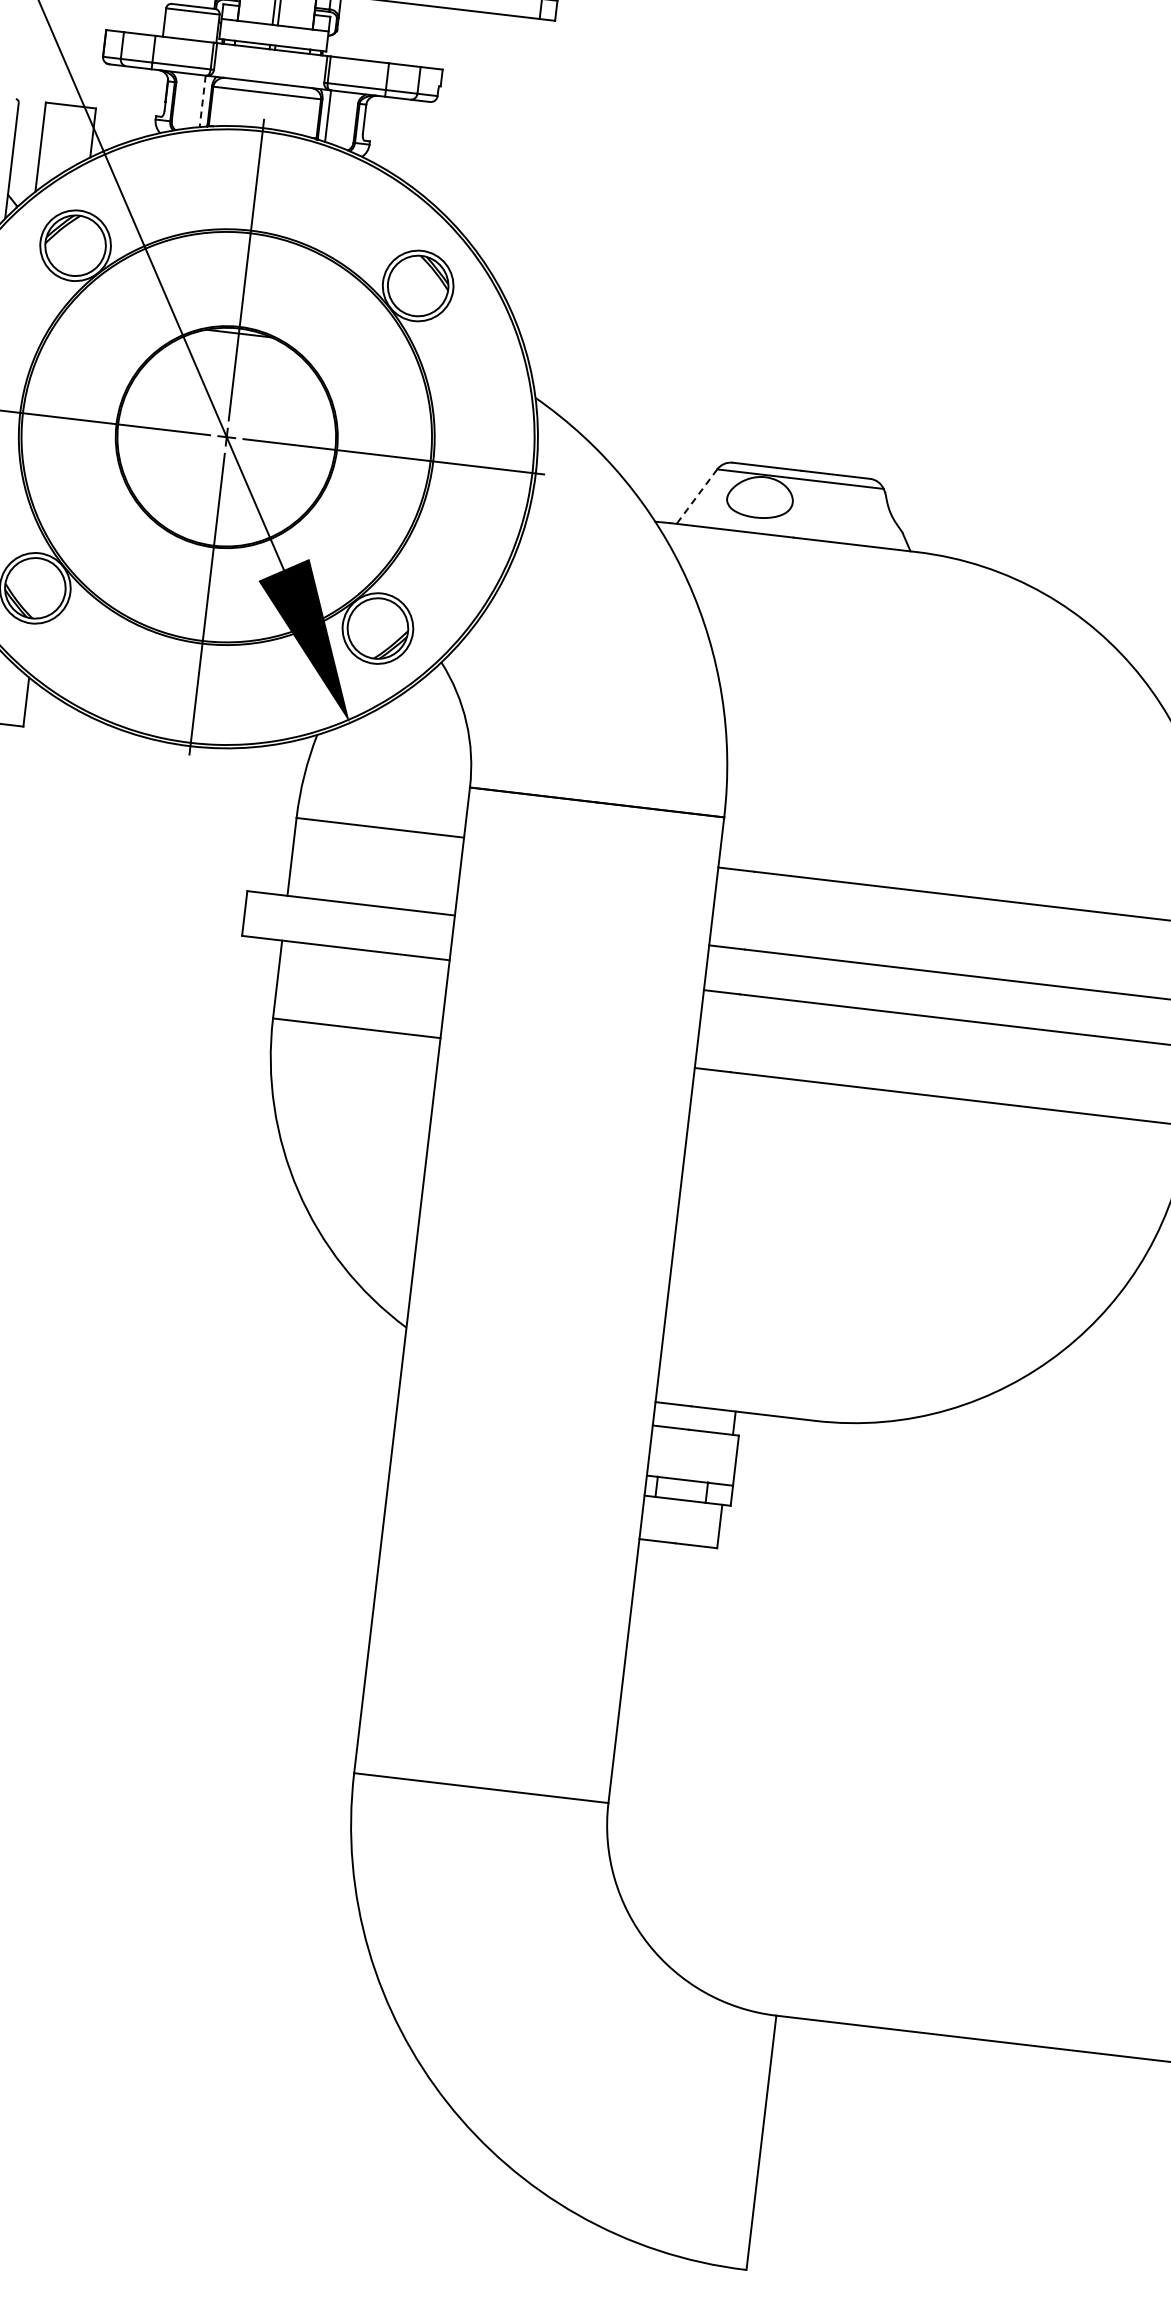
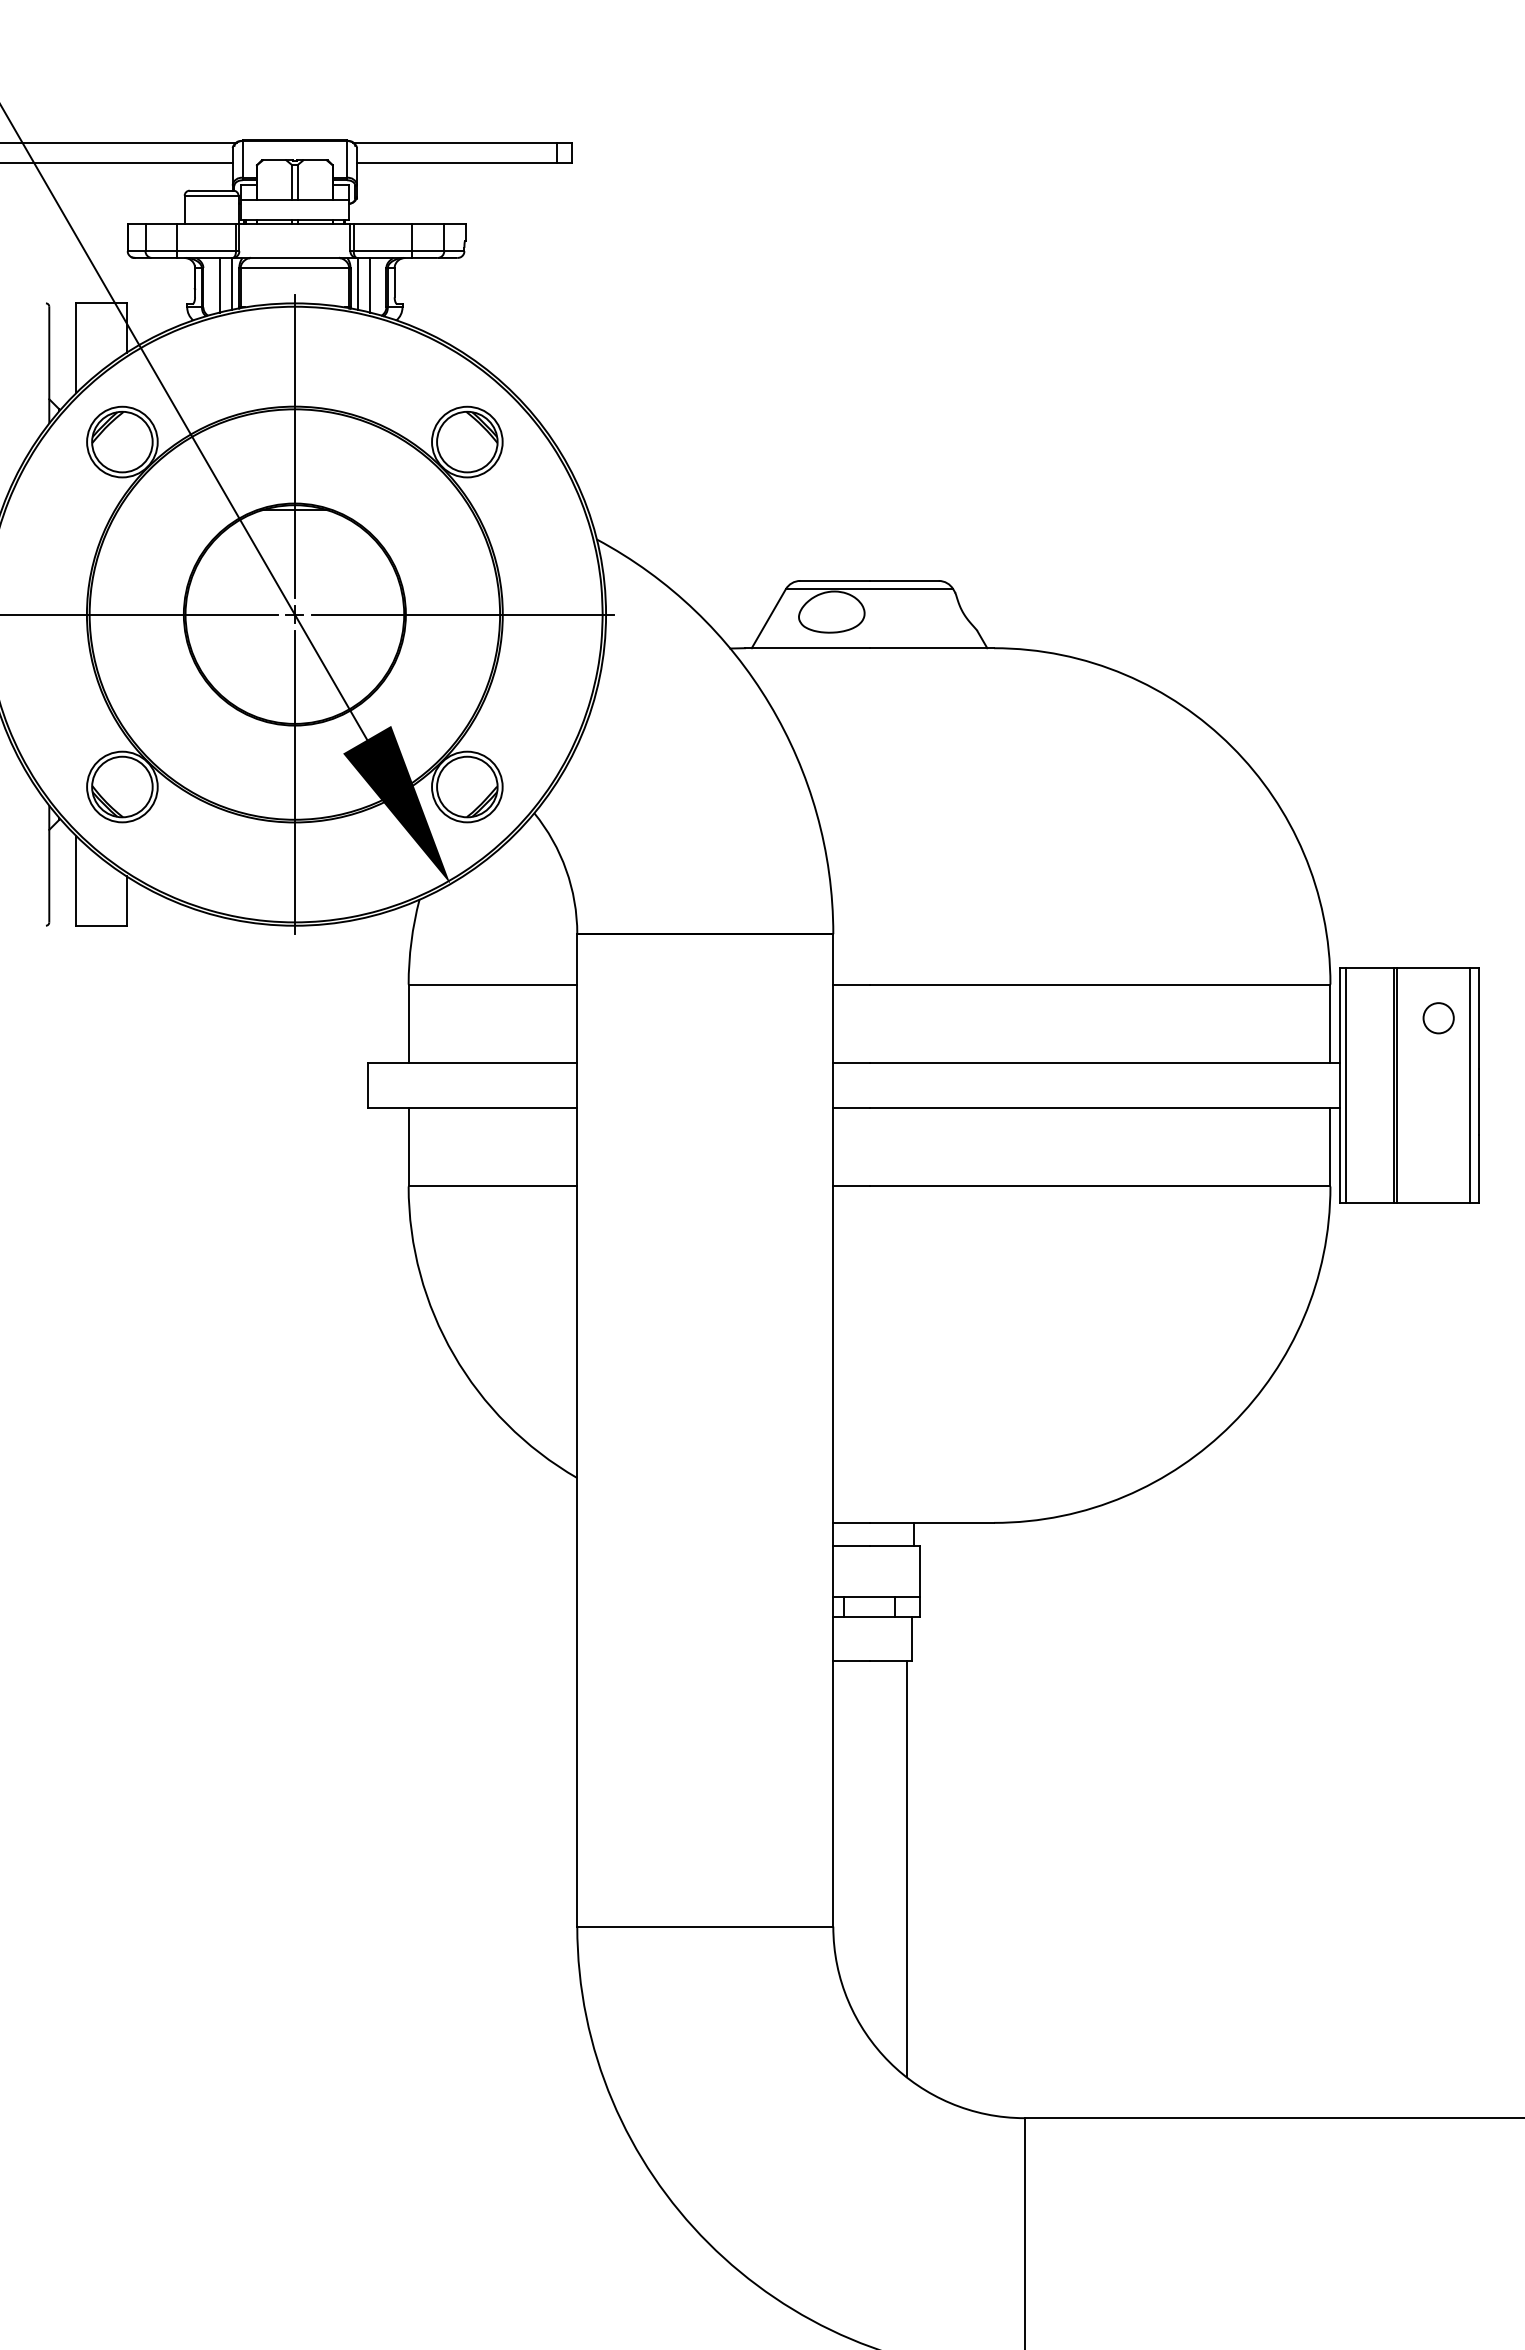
line: (190, 100) -> (219, 284), added
line: (202, 100) -> (231, 283), dashed -> solid
line: (340, 118) -> (370, 284), added
line: (696, 496) -> (768, 618), dashed -> solid
line: (687, 1753) -> (906, 1868), added

